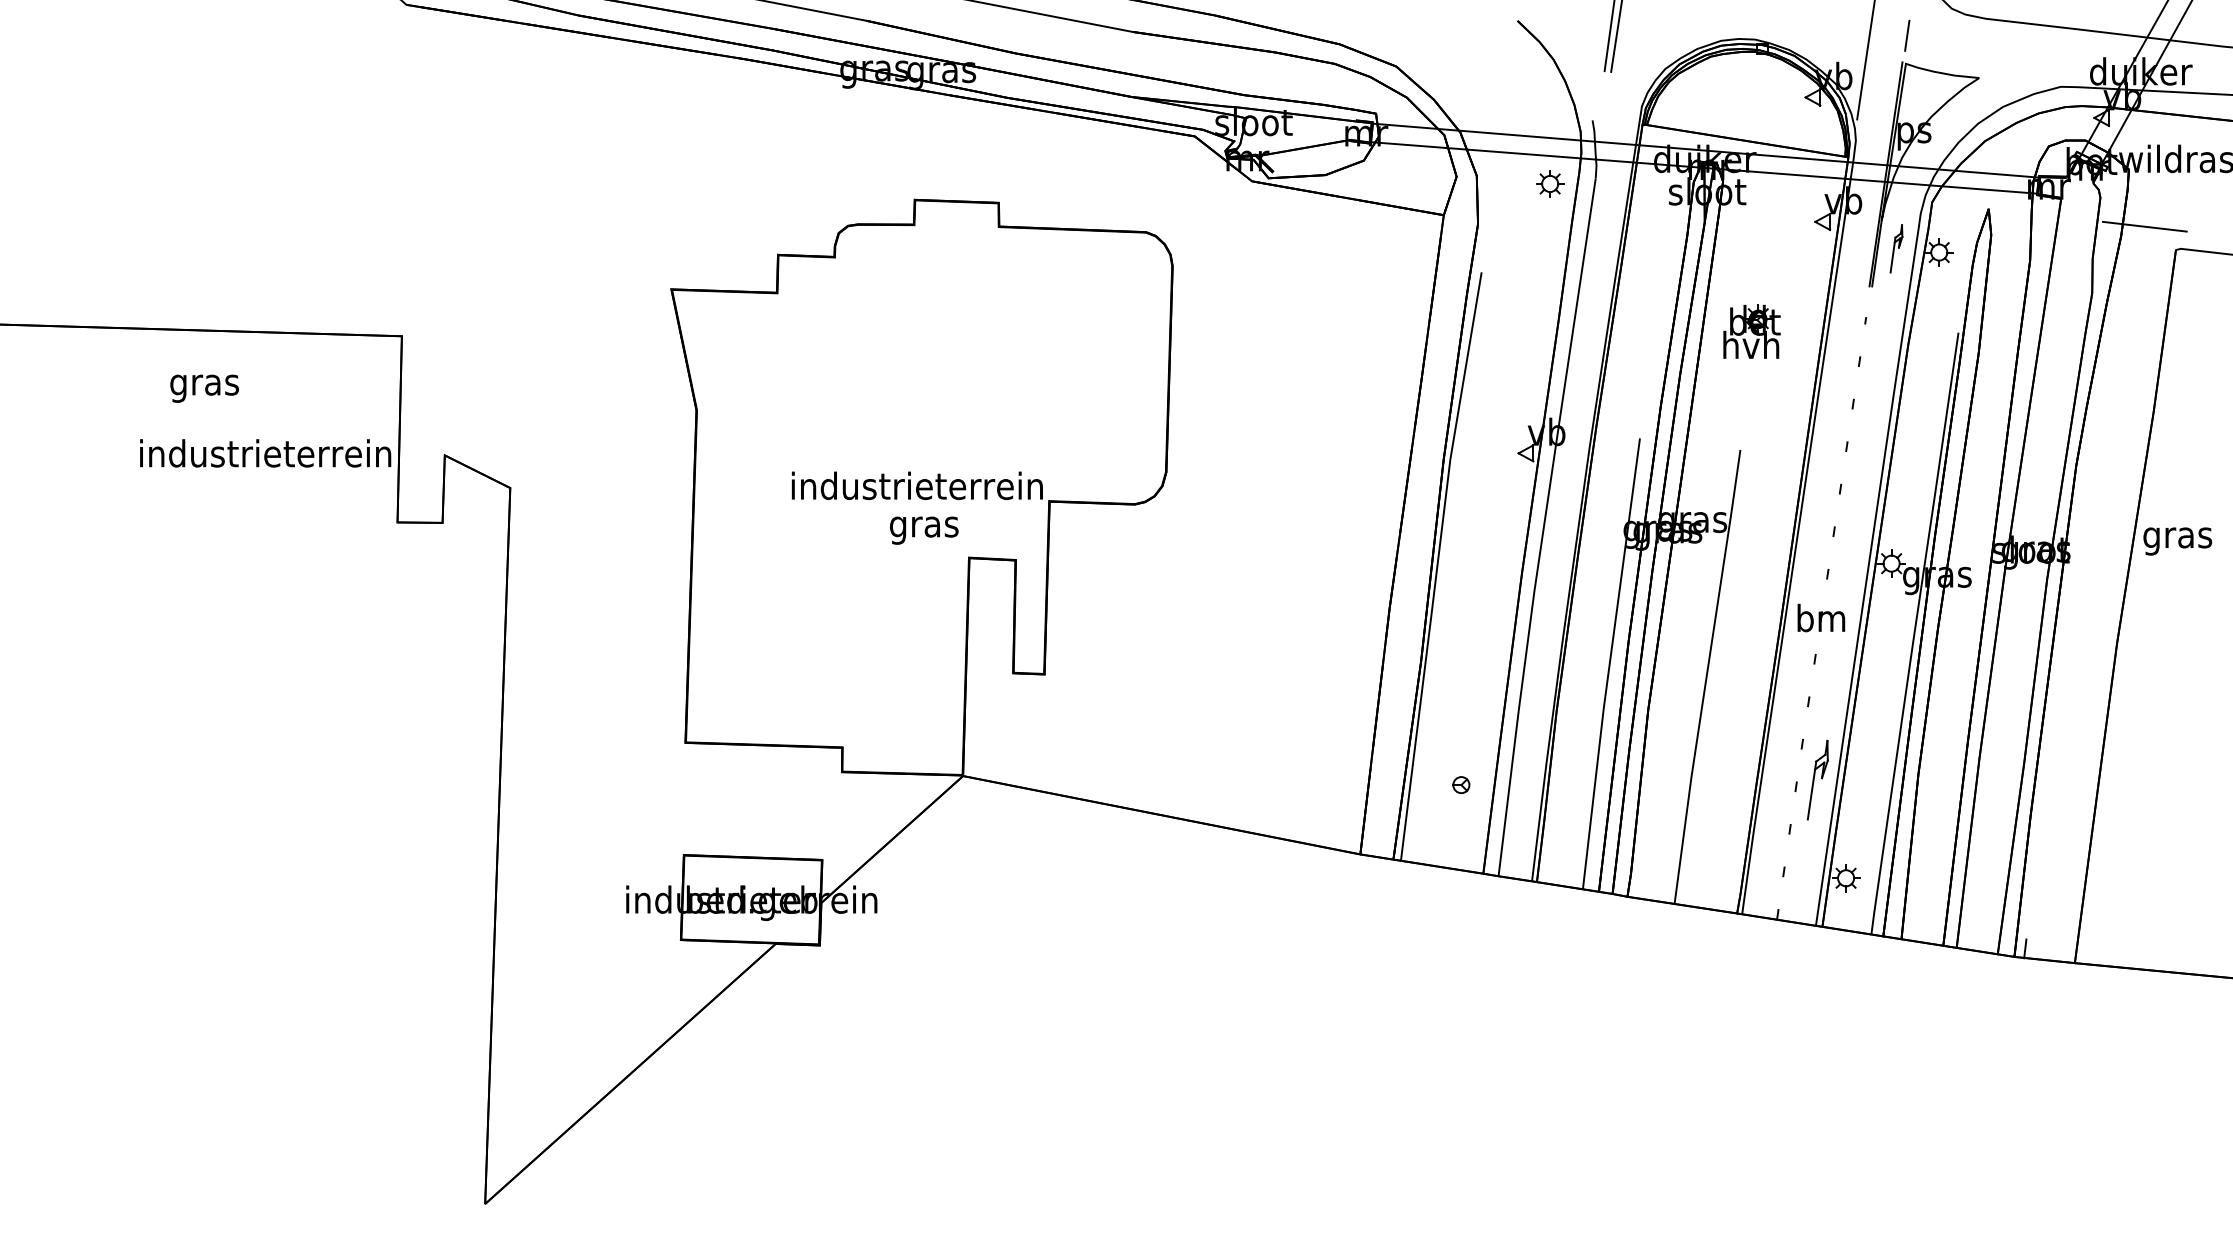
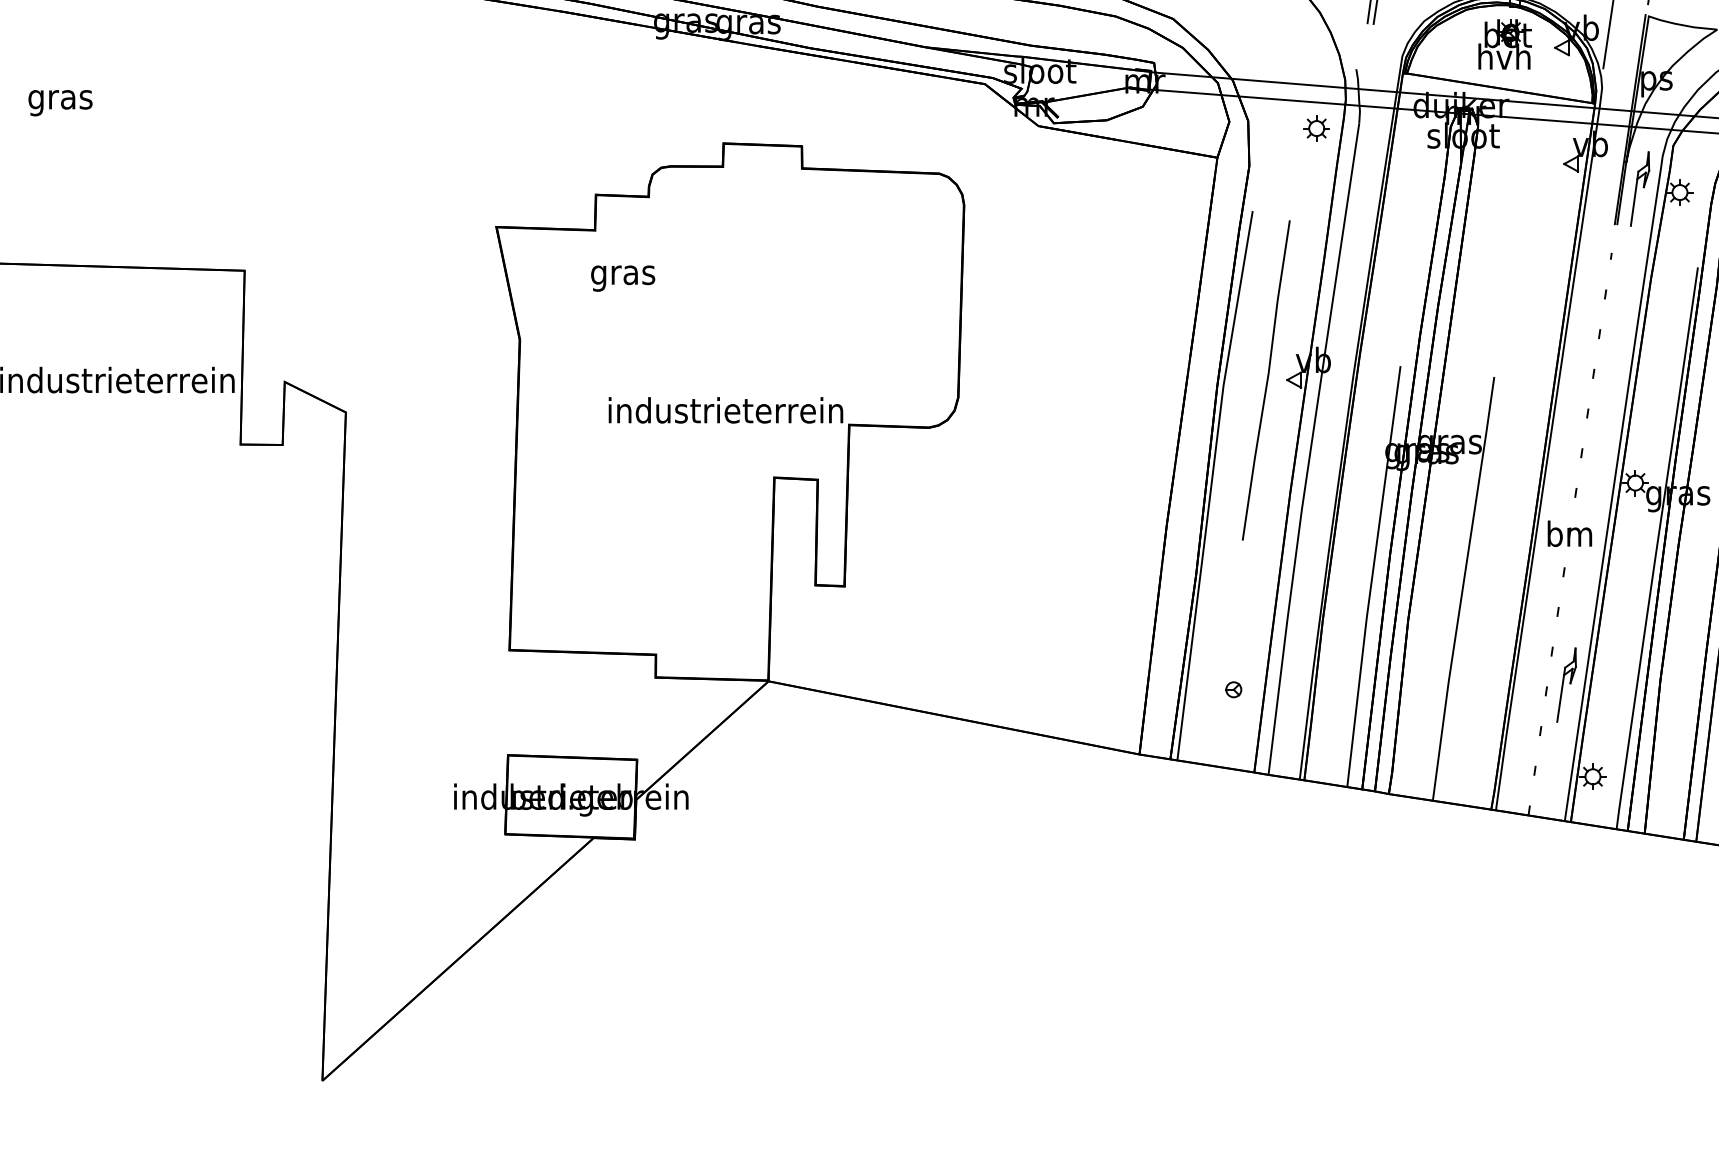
part: (1896, 248) -> (1640, 188), size x1.67
part: (1751, 331) -> (1504, 44), moved
text: (204, 388) -> (60, 102), moved
line: (1496, 453) -> (1266, 380), added
text: (924, 530) -> (623, 278), moved

